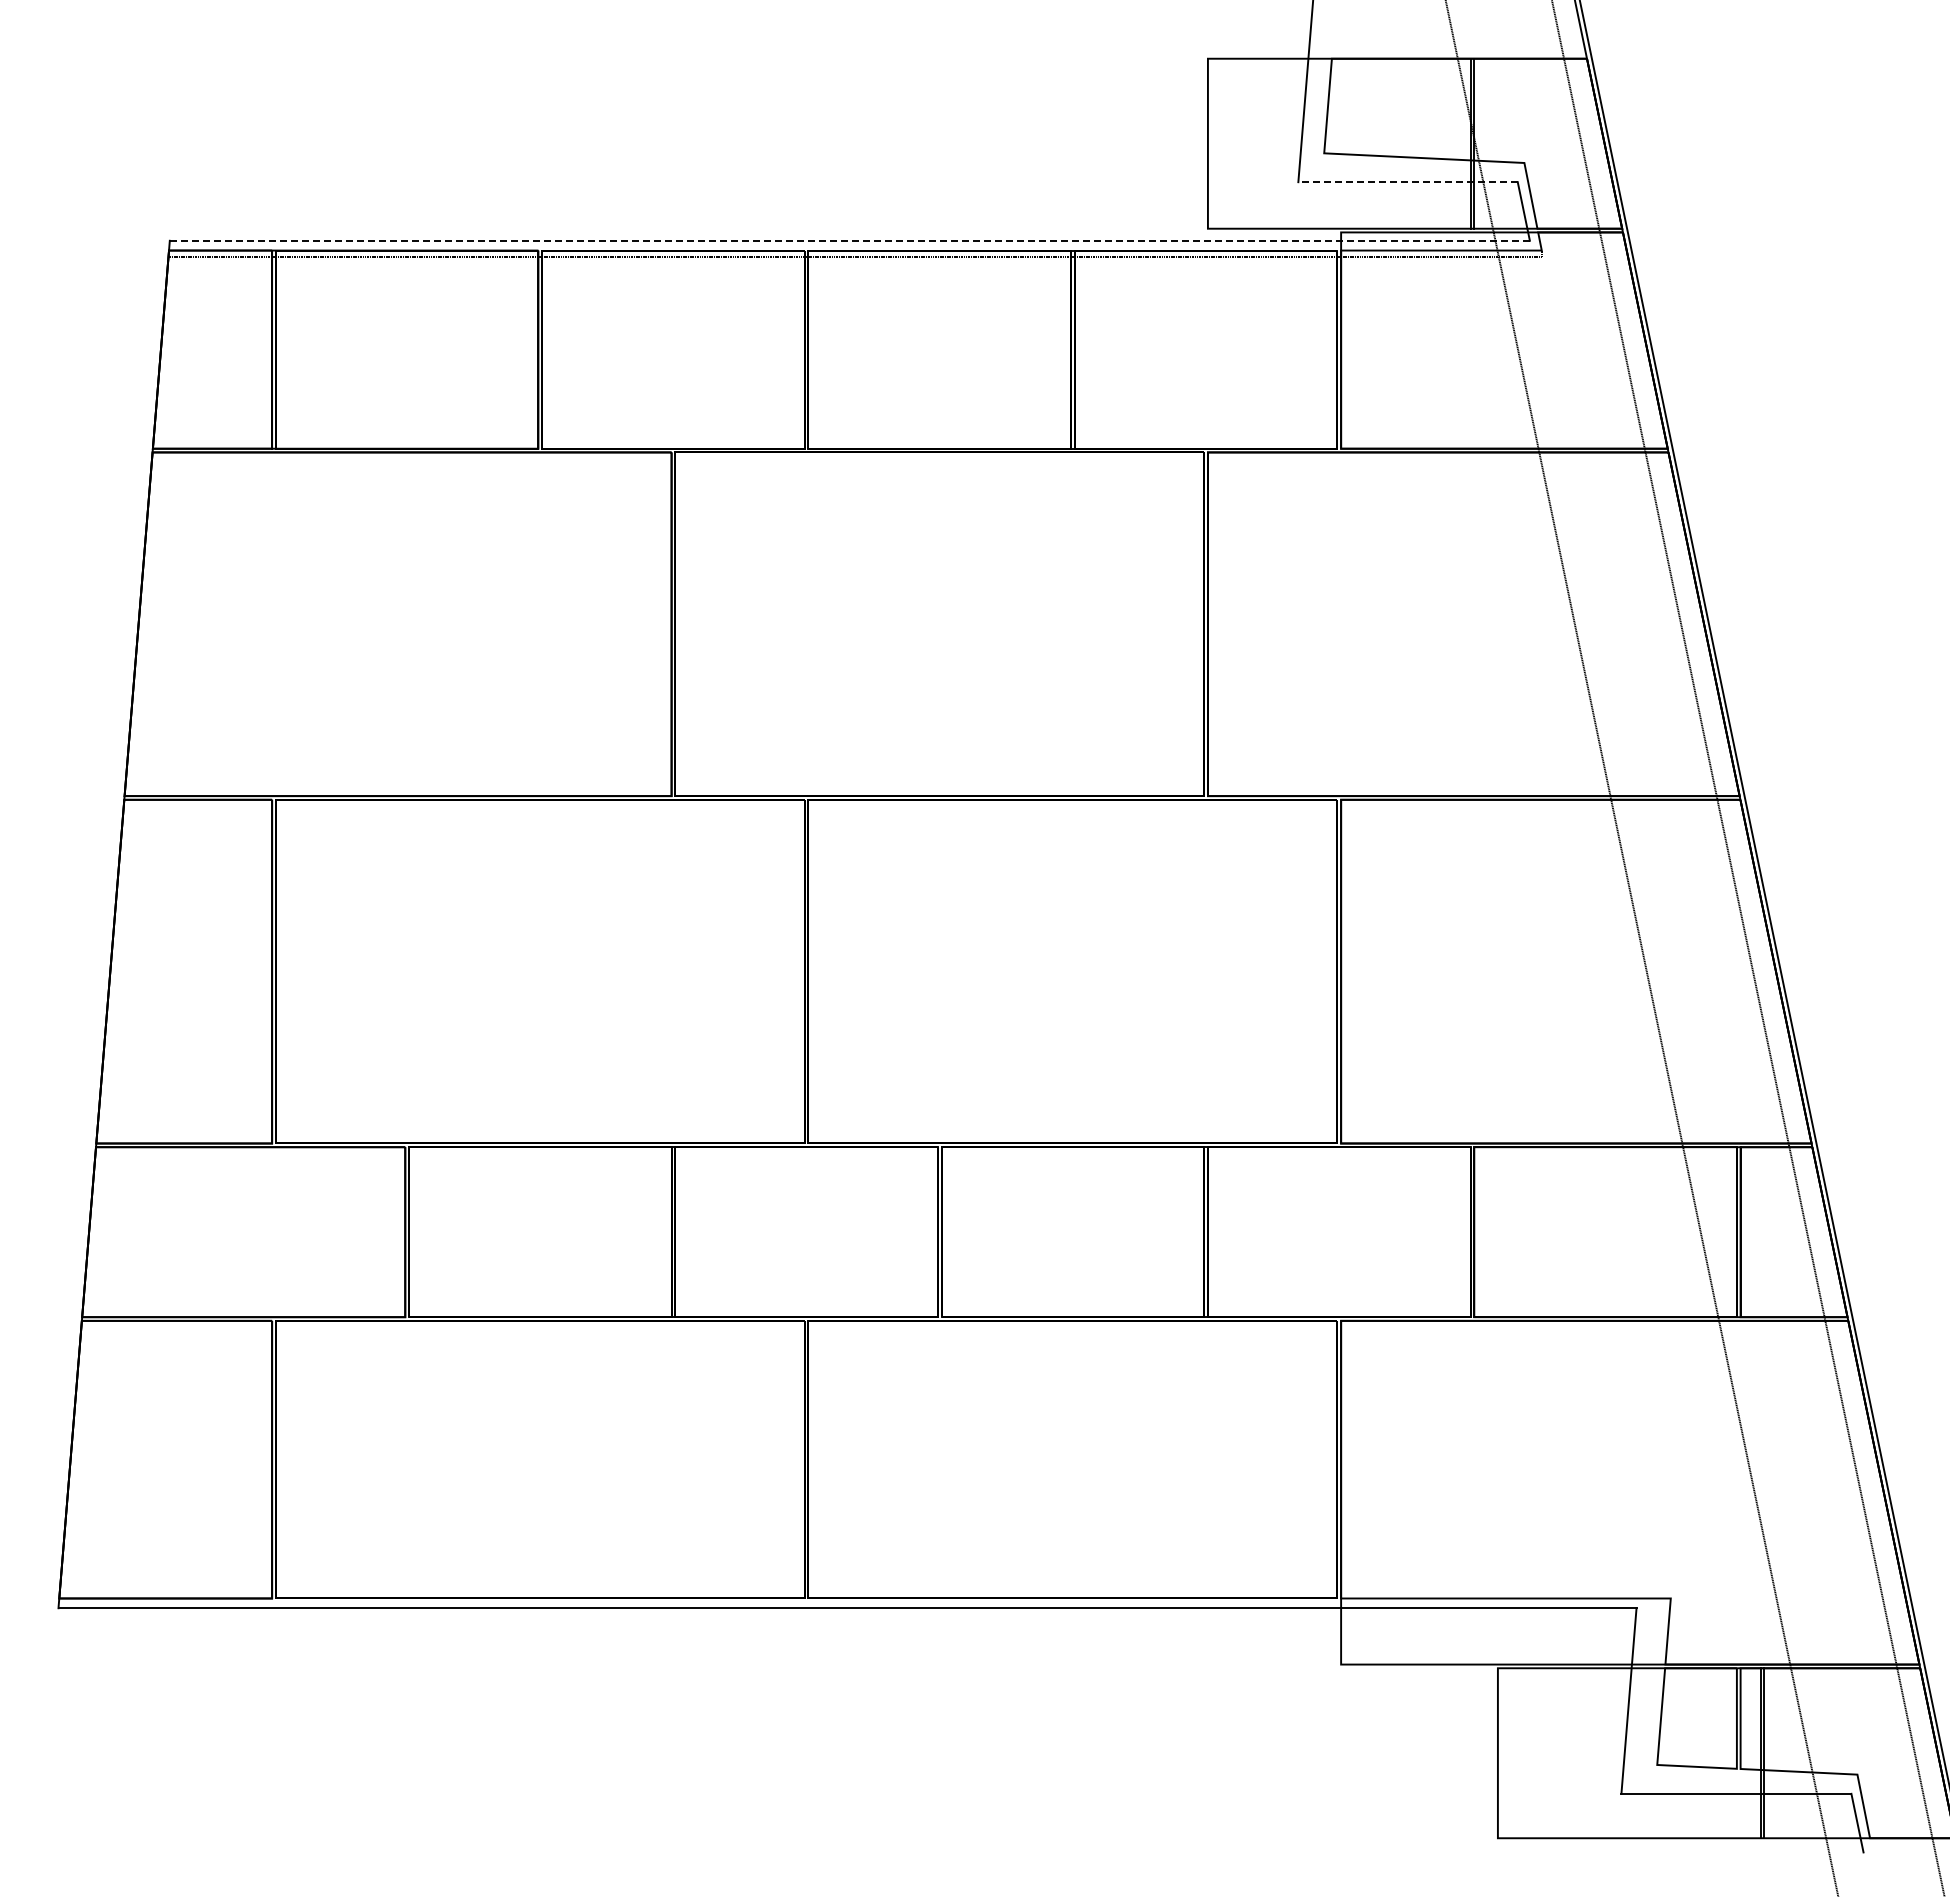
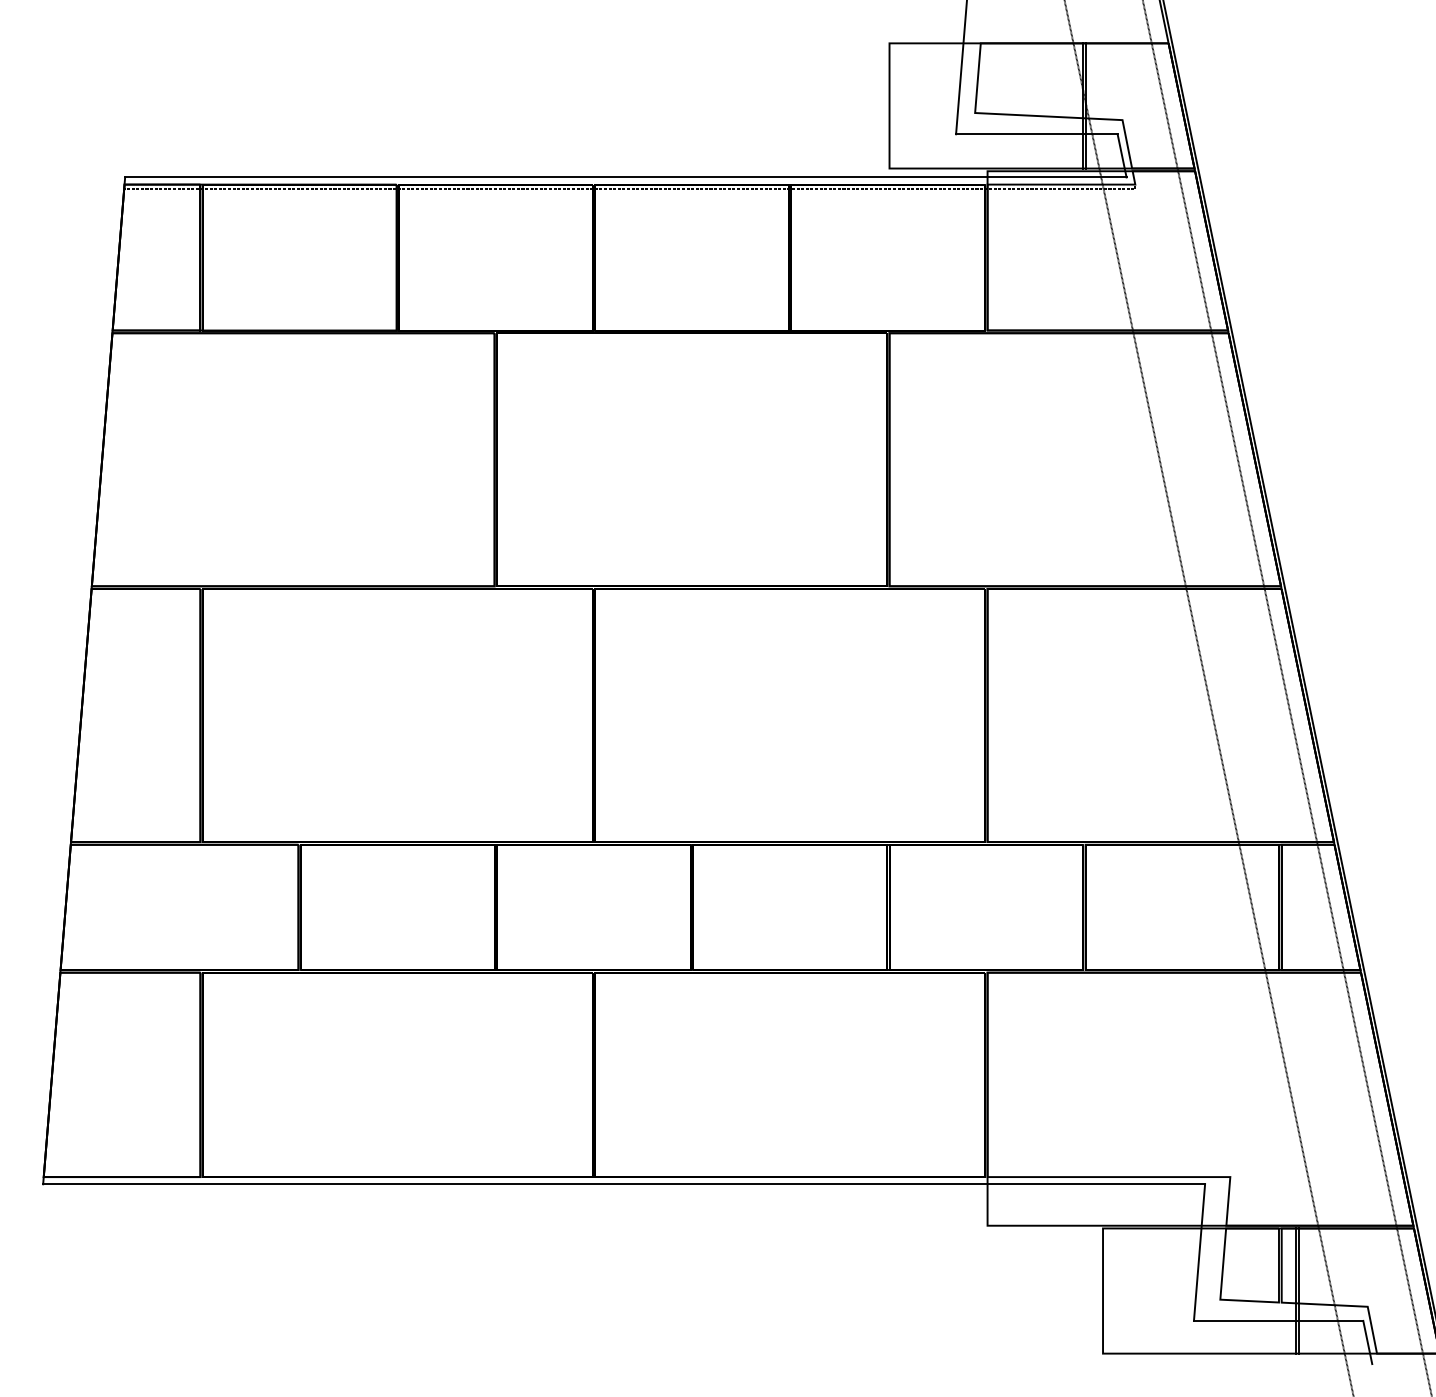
line: (1408, 182) -> (1037, 134), dashed -> solid
line: (850, 240) -> (626, 177), dashed -> solid

